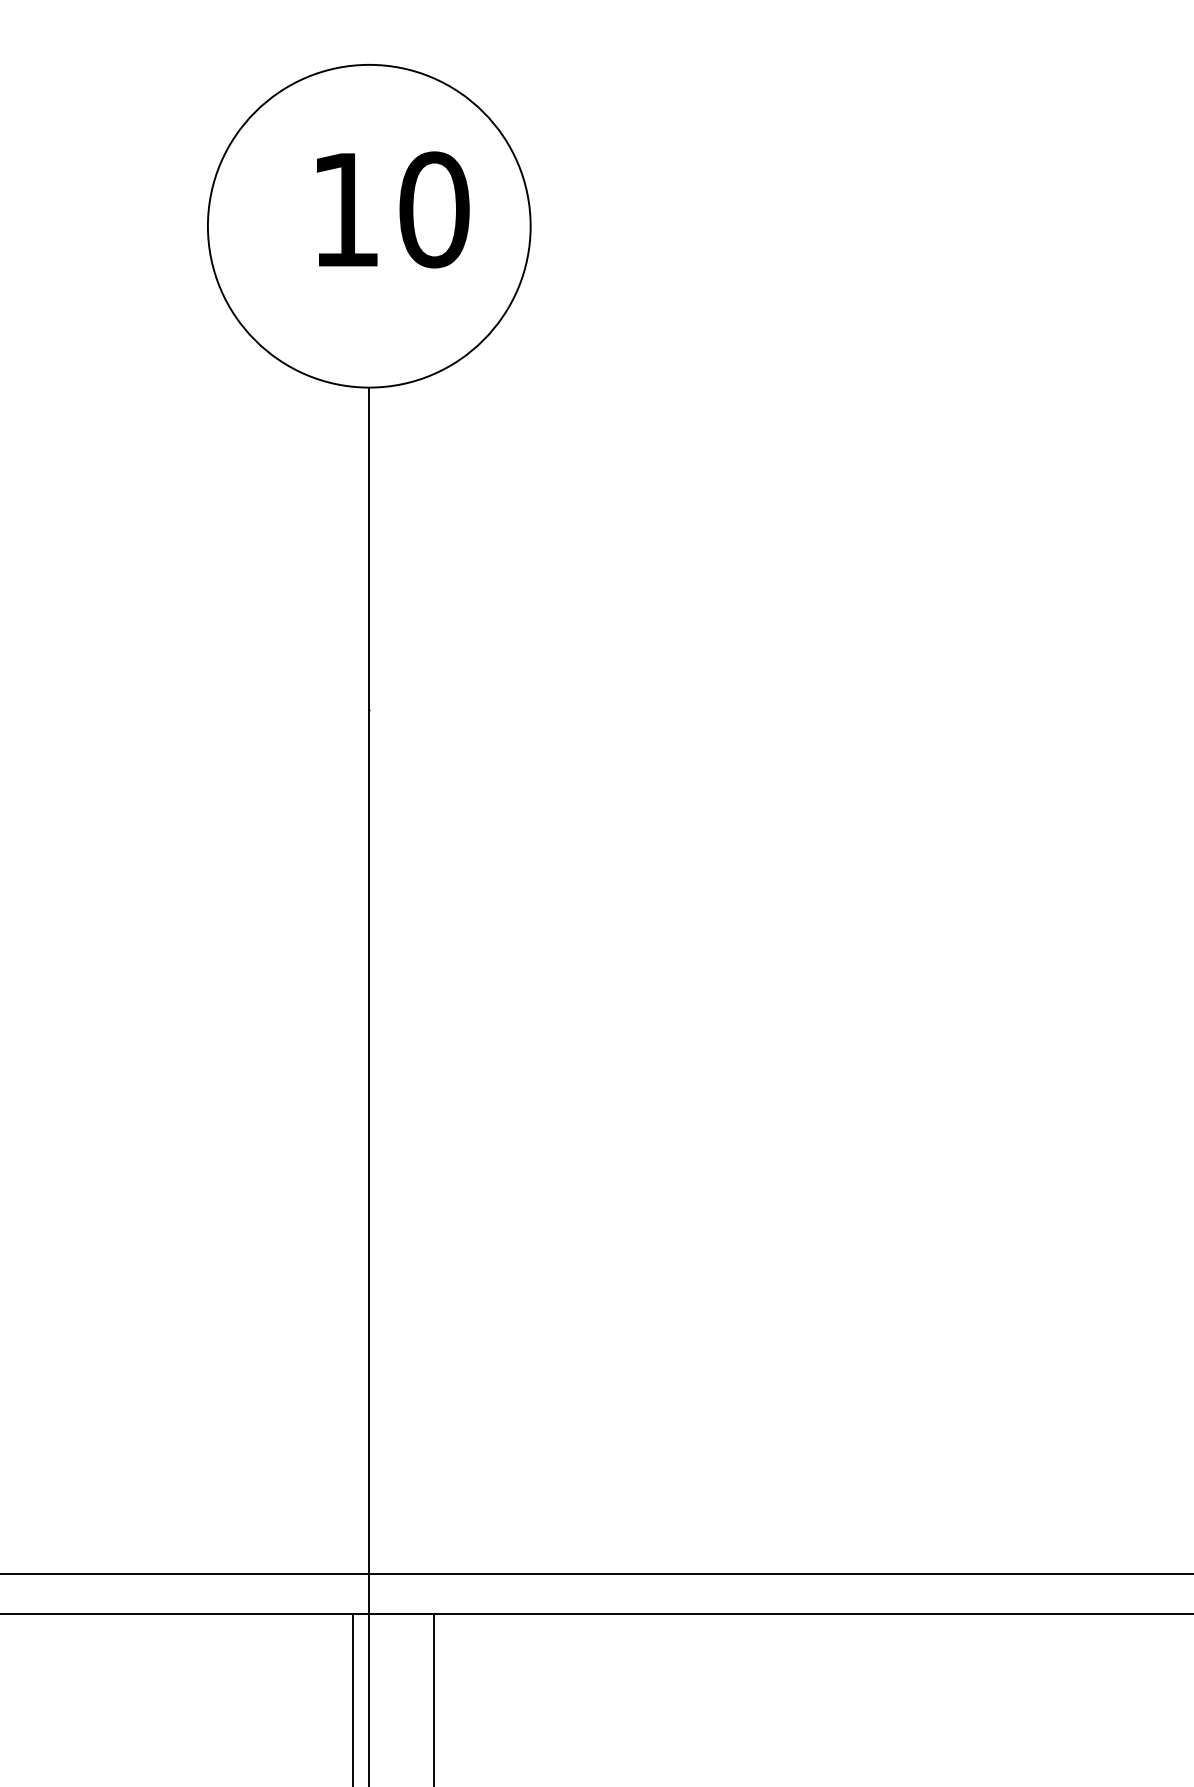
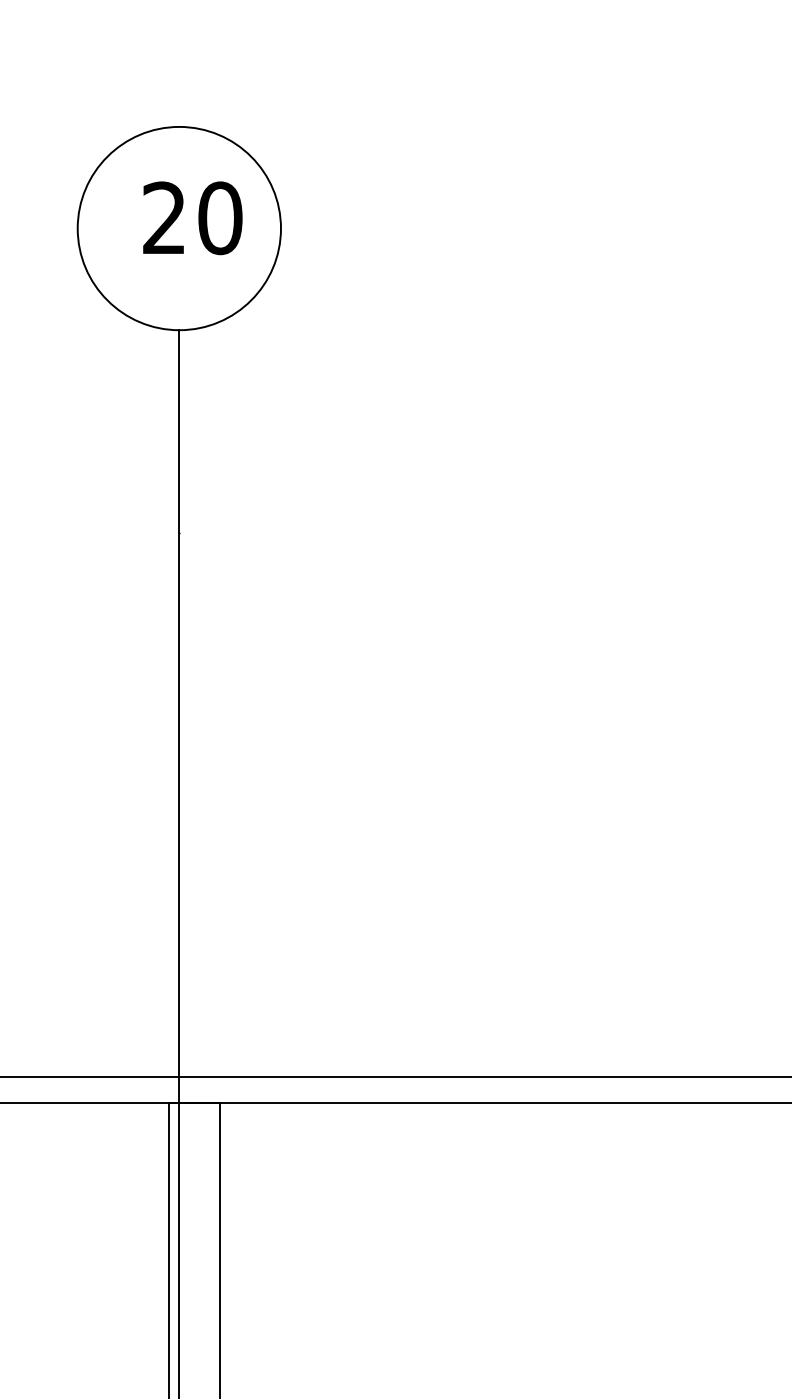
text: (344, 208) -> (163, 217), 10 -> 20

